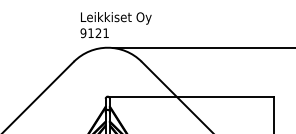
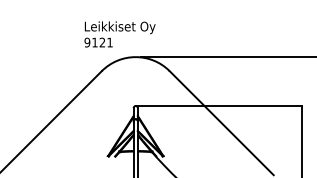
text: (115, 25) -> (119, 34), moved

